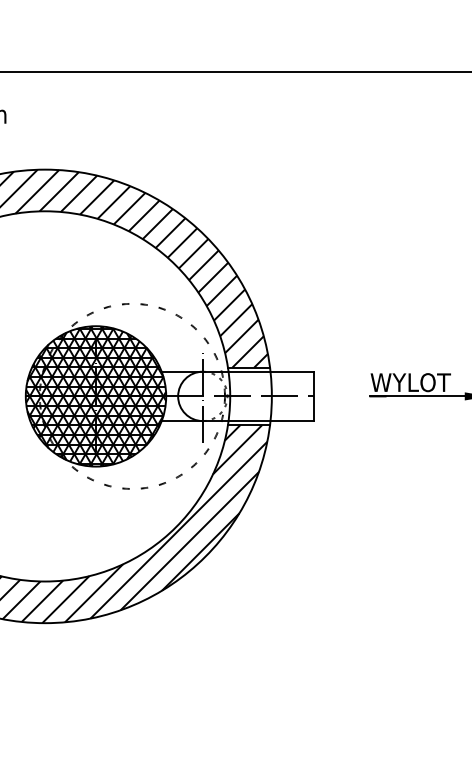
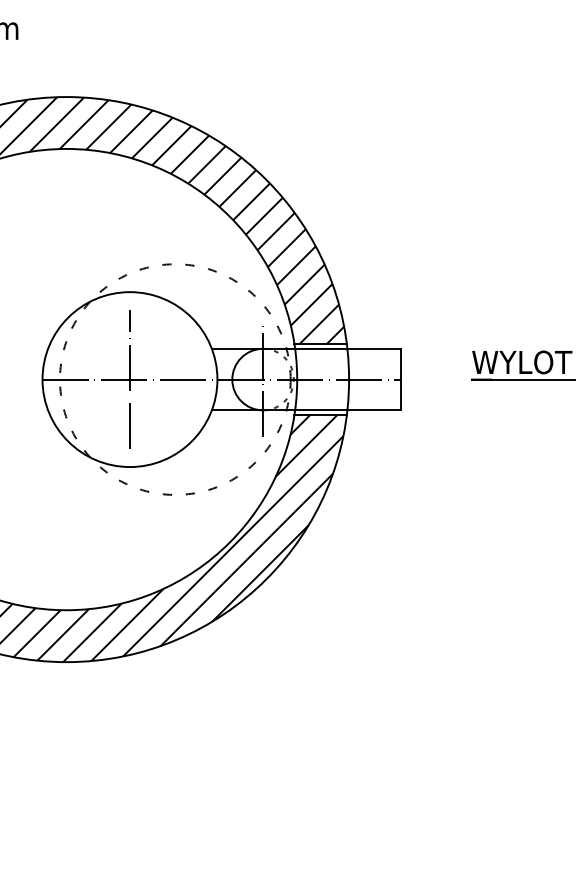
hatch: (95, 396) -> (129, 379), removed

